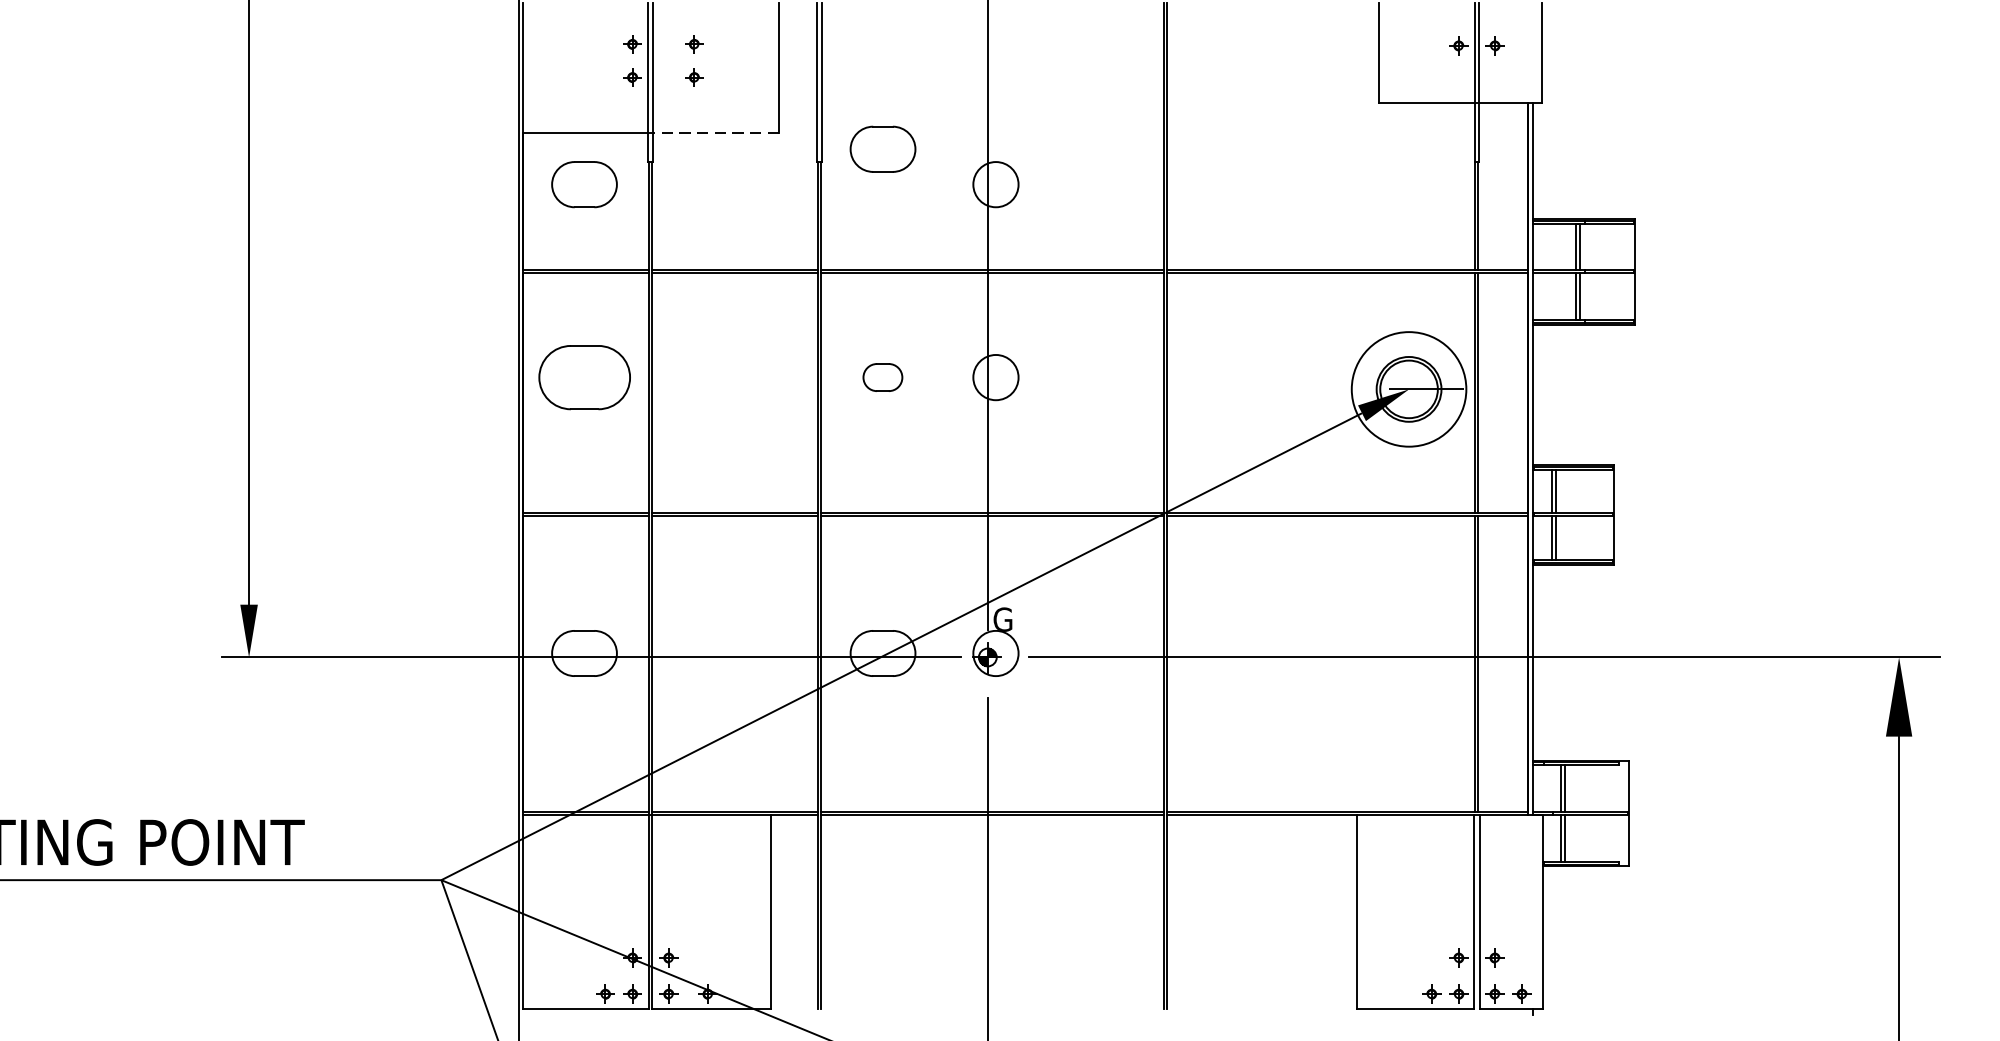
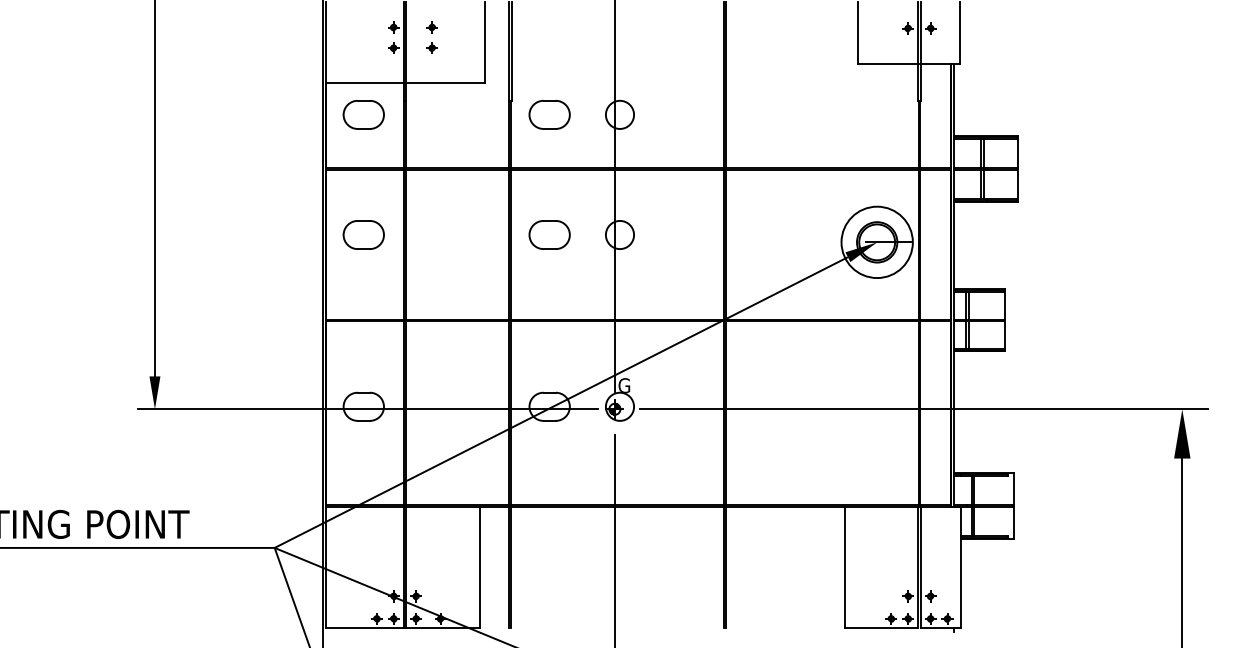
line: (715, 132) -> (445, 82), dashed -> solid
part: (882, 148) -> (549, 114), moved
part: (584, 376) -> (363, 234), size x0.71
part: (882, 376) -> (549, 234), size x1.67

